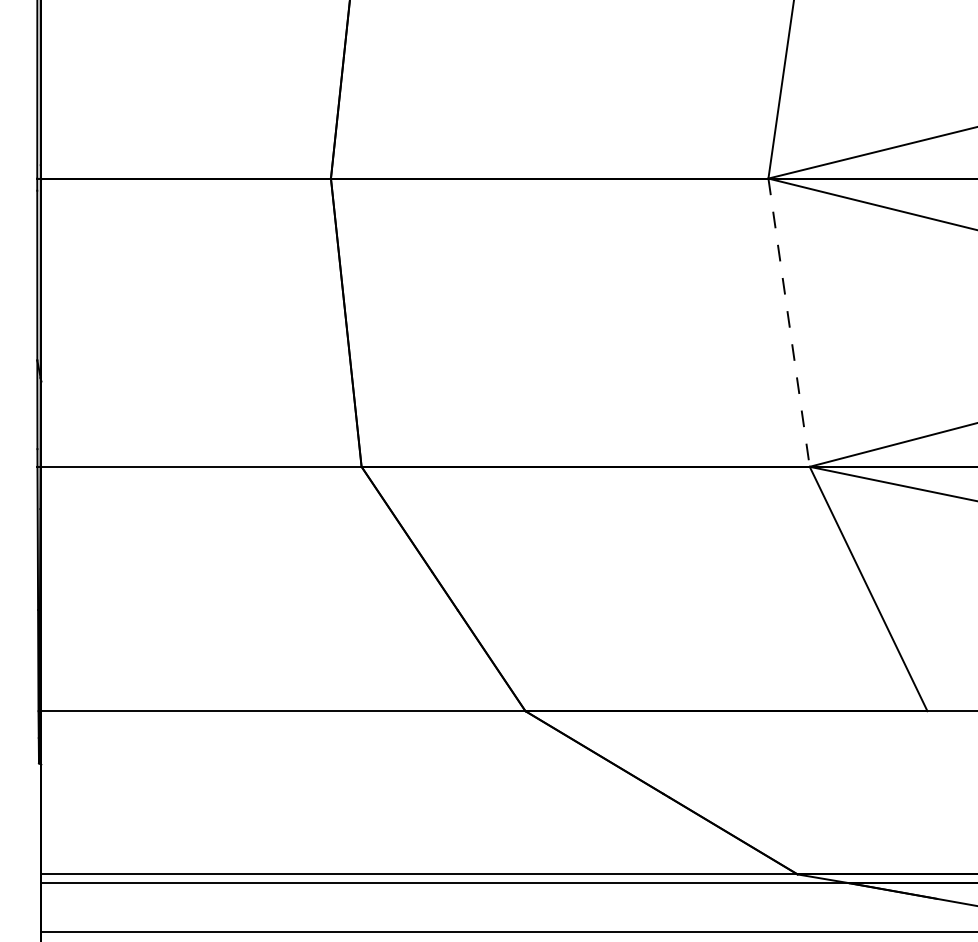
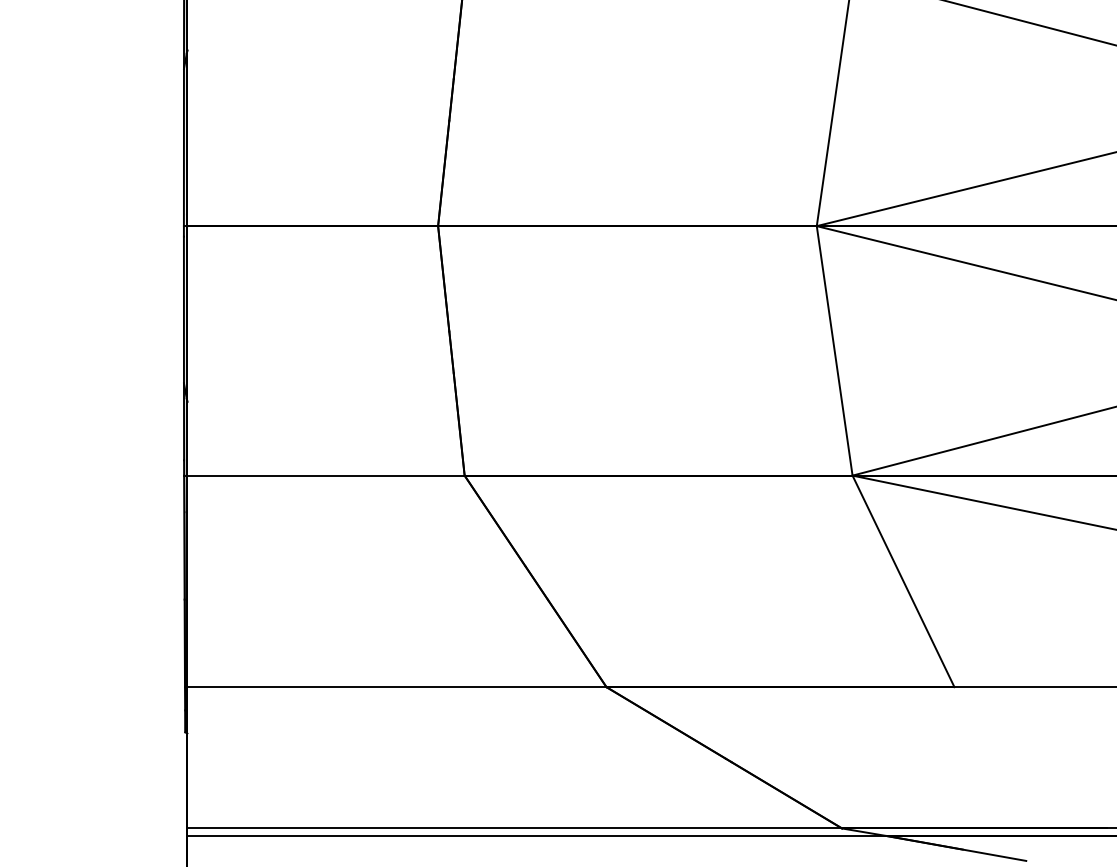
line: (788, 323) -> (834, 351), dashed -> solid

